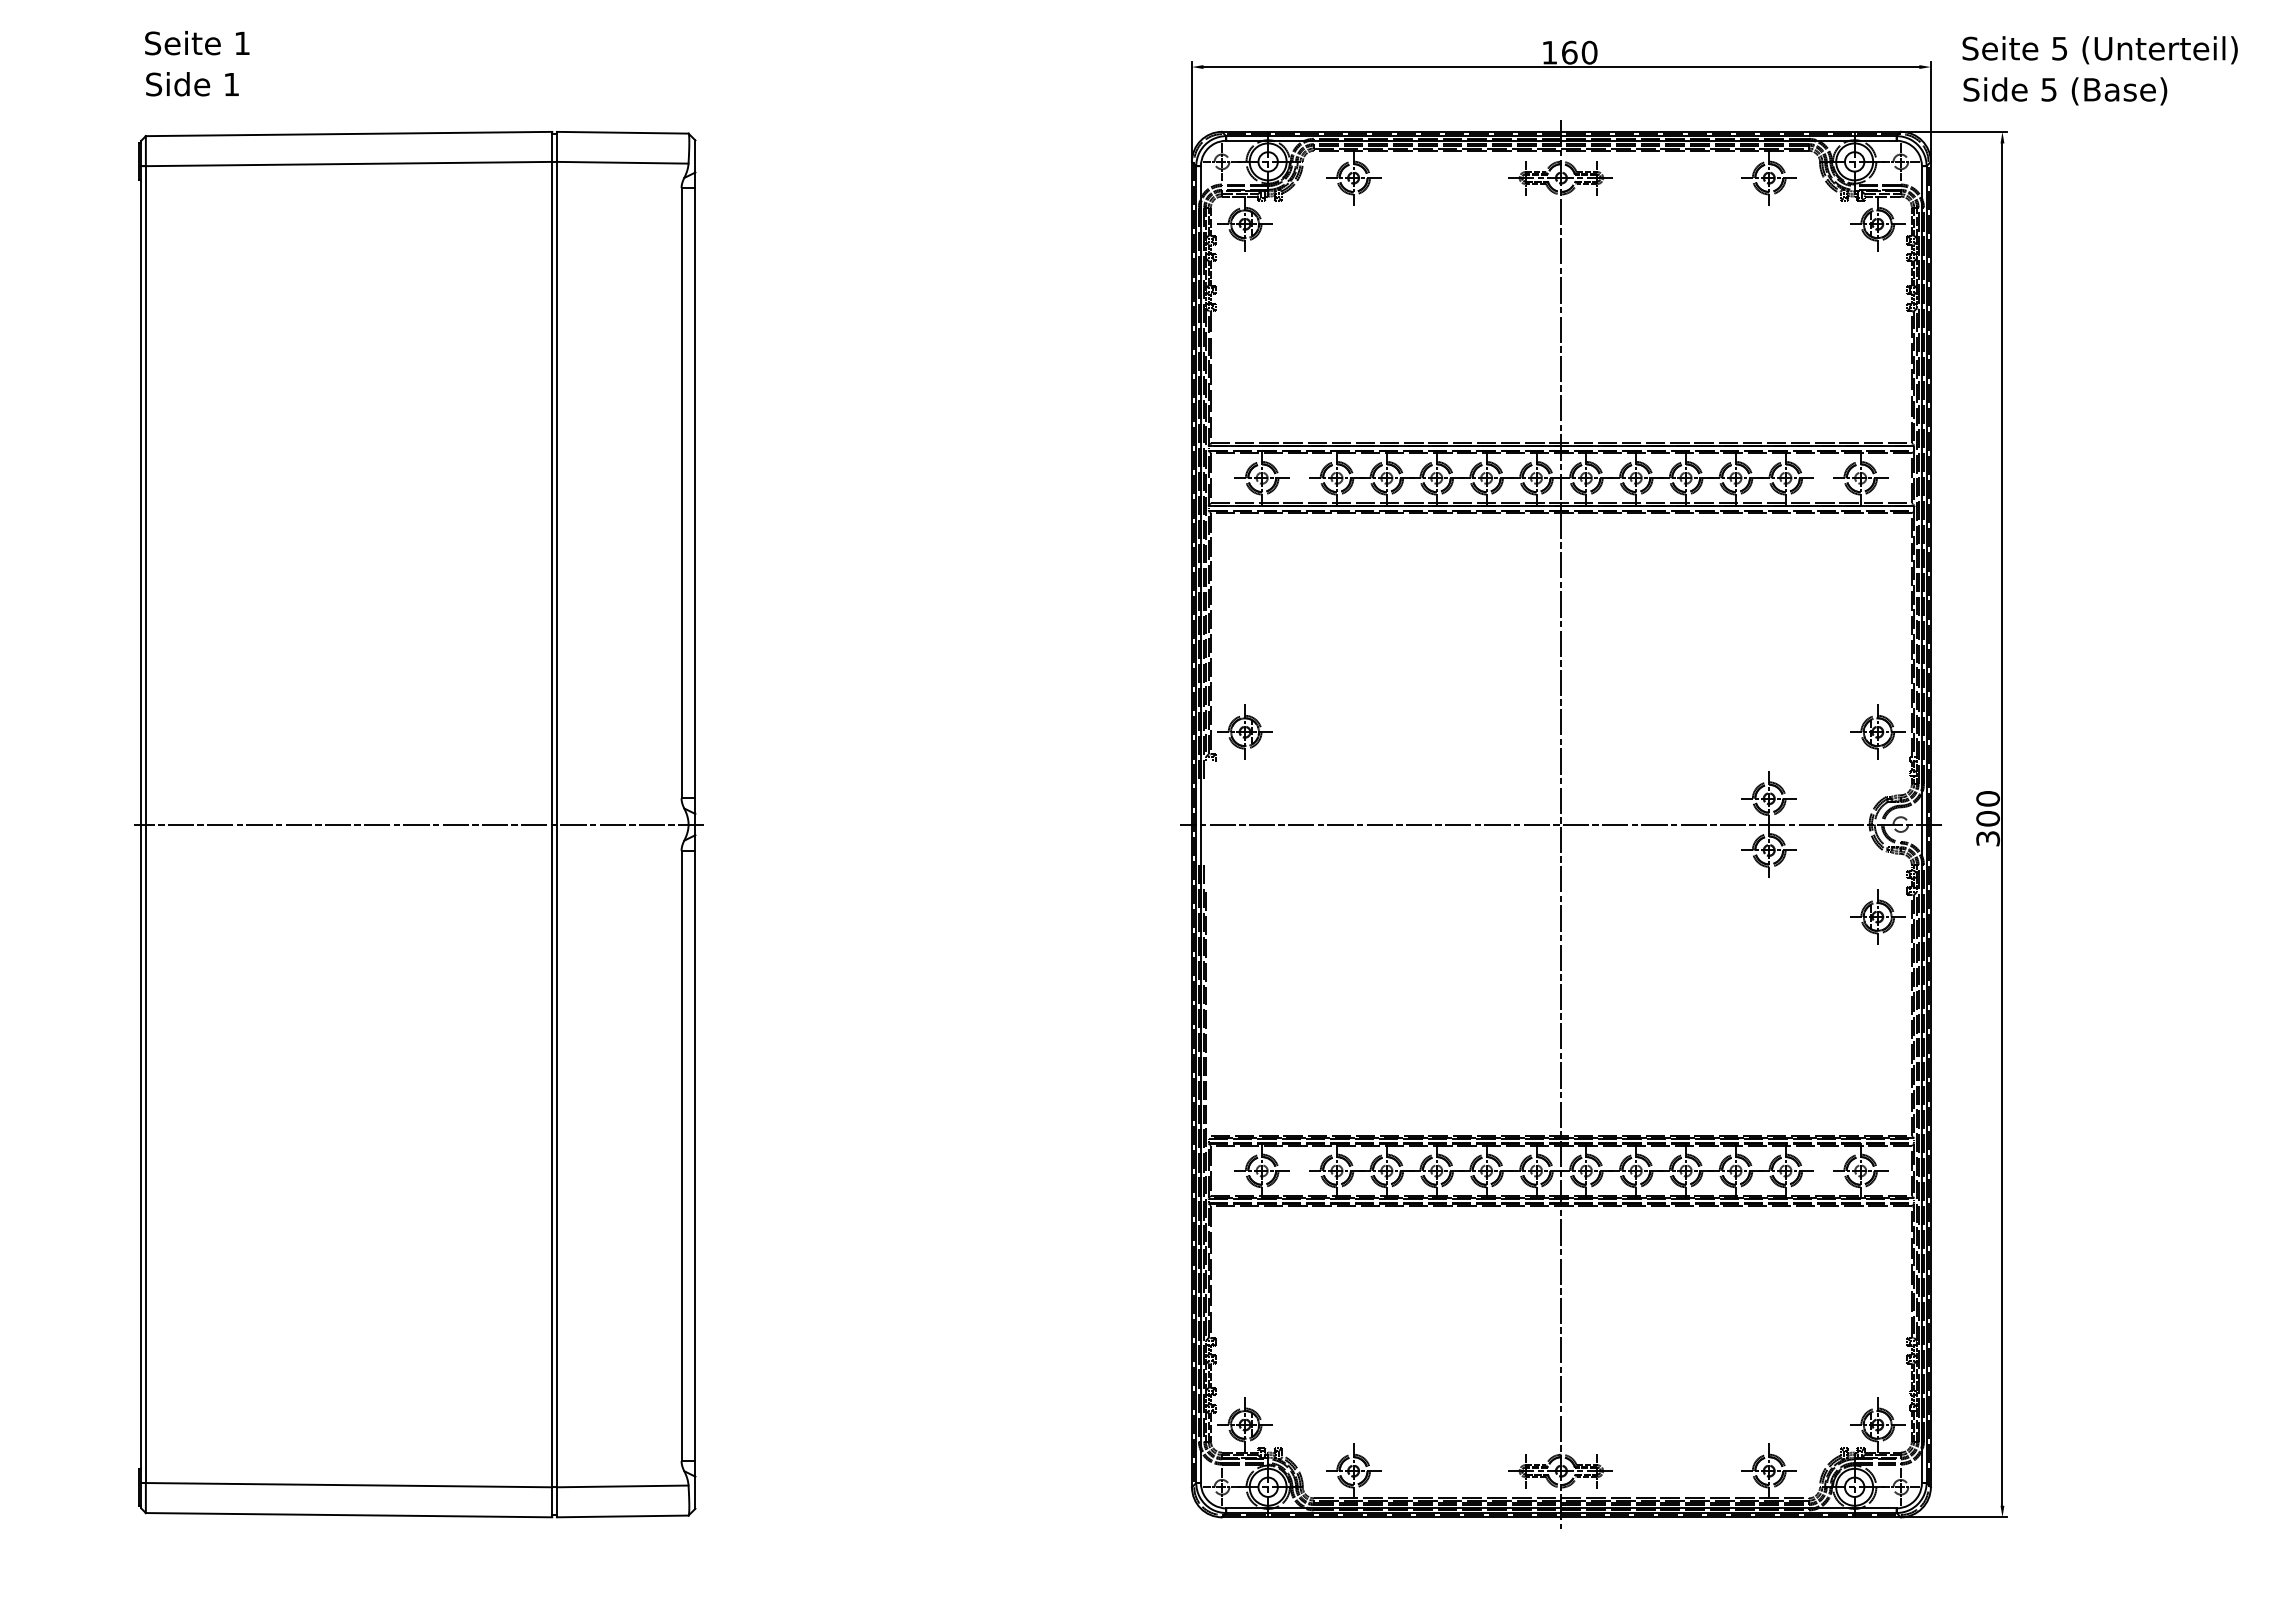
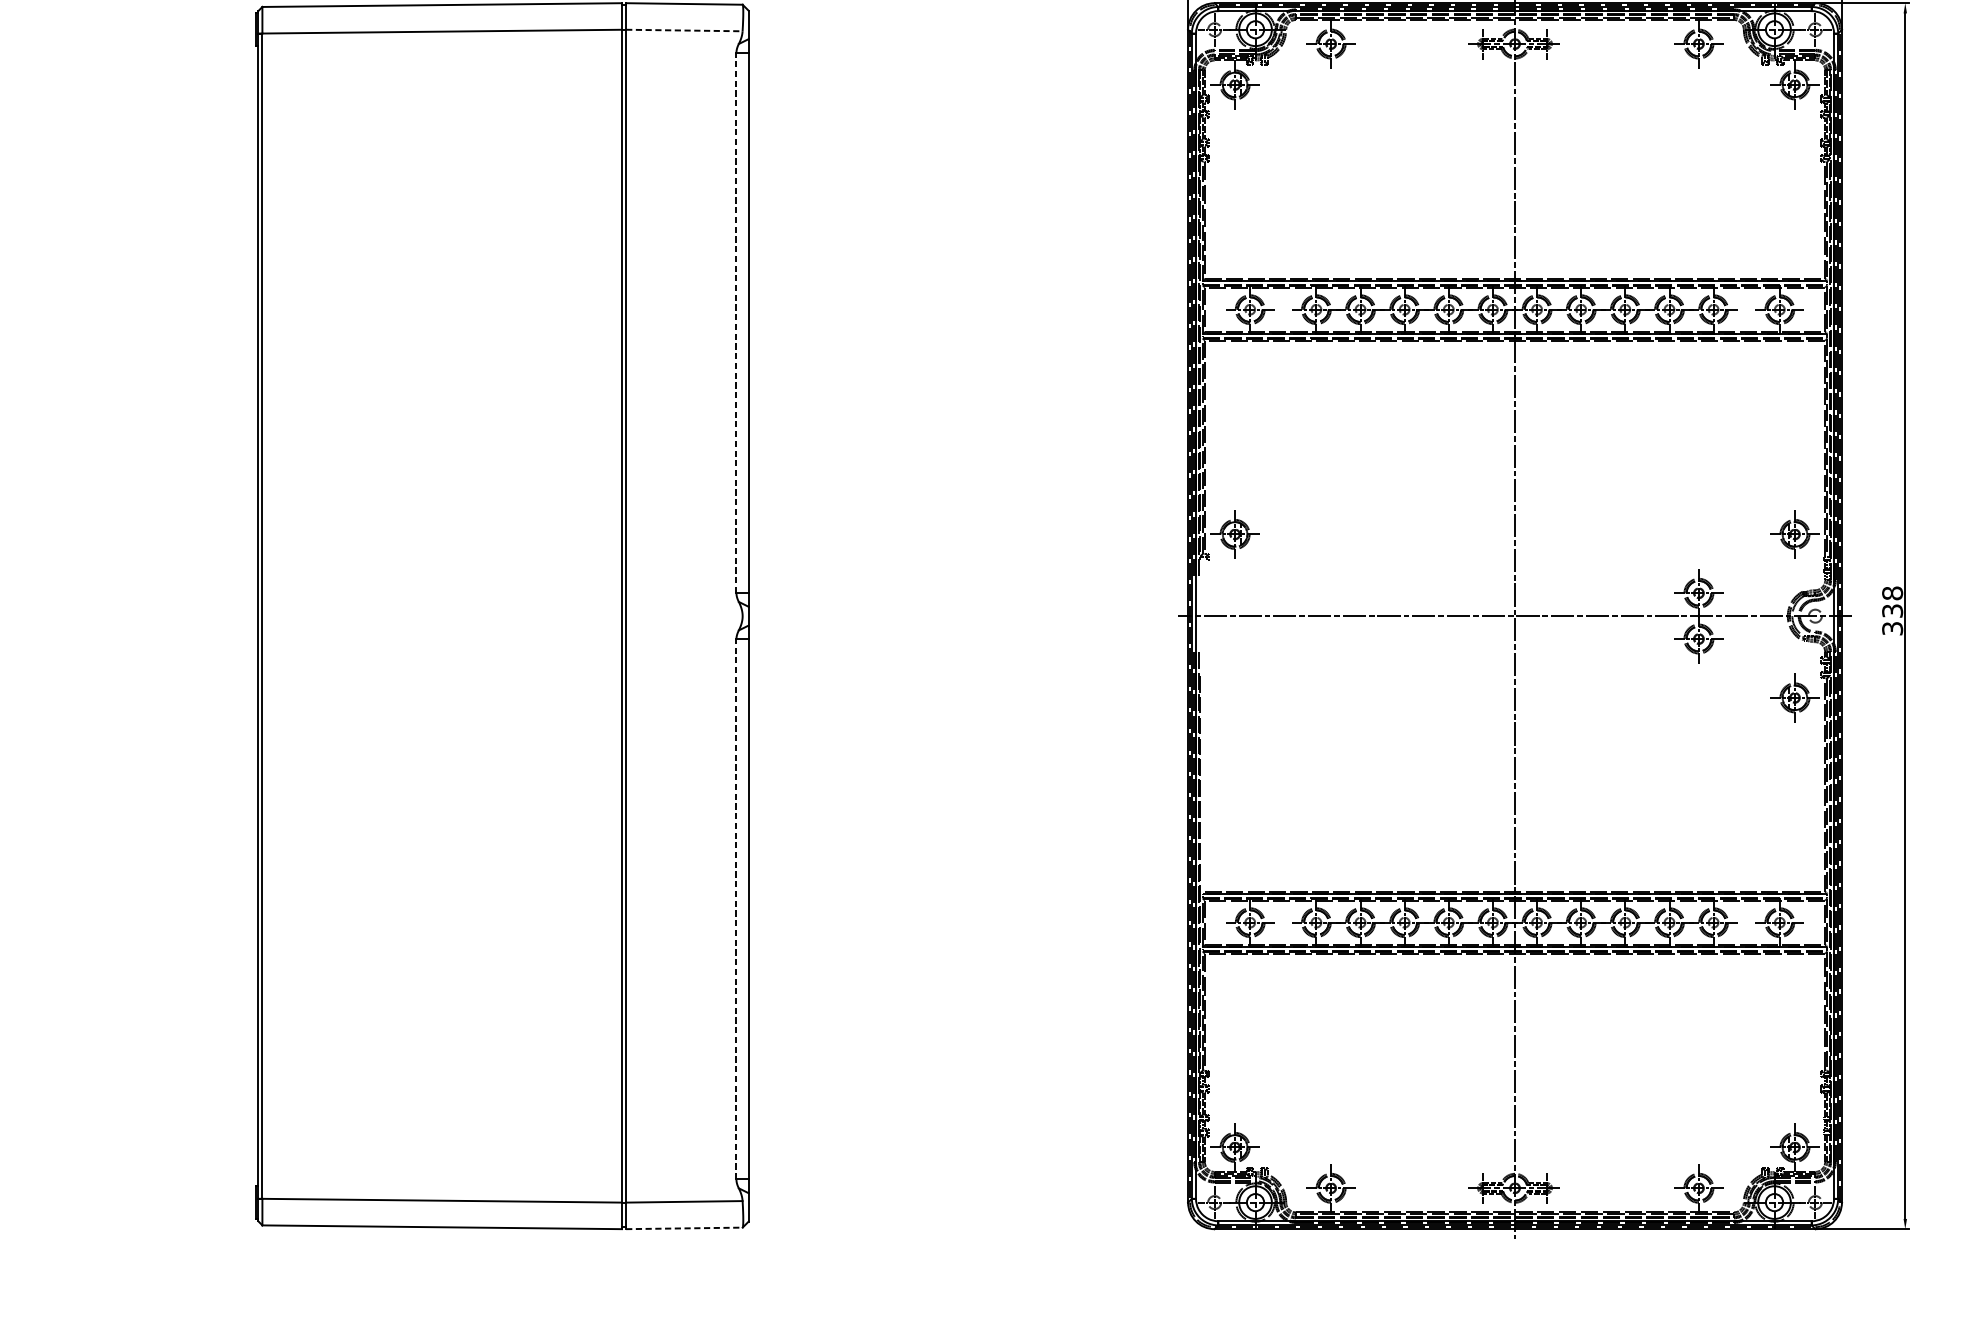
line: (622, 162) -> (684, 30), solid -> dashed
line: (681, 492) -> (736, 322), solid -> dashed
text: (1988, 808) -> (1892, 601), 300 -> 338
line: (419, 824) -> (504, 616), removed
line: (681, 1155) -> (736, 909), solid -> dashed
line: (622, 1516) -> (684, 1228), solid -> dashed

